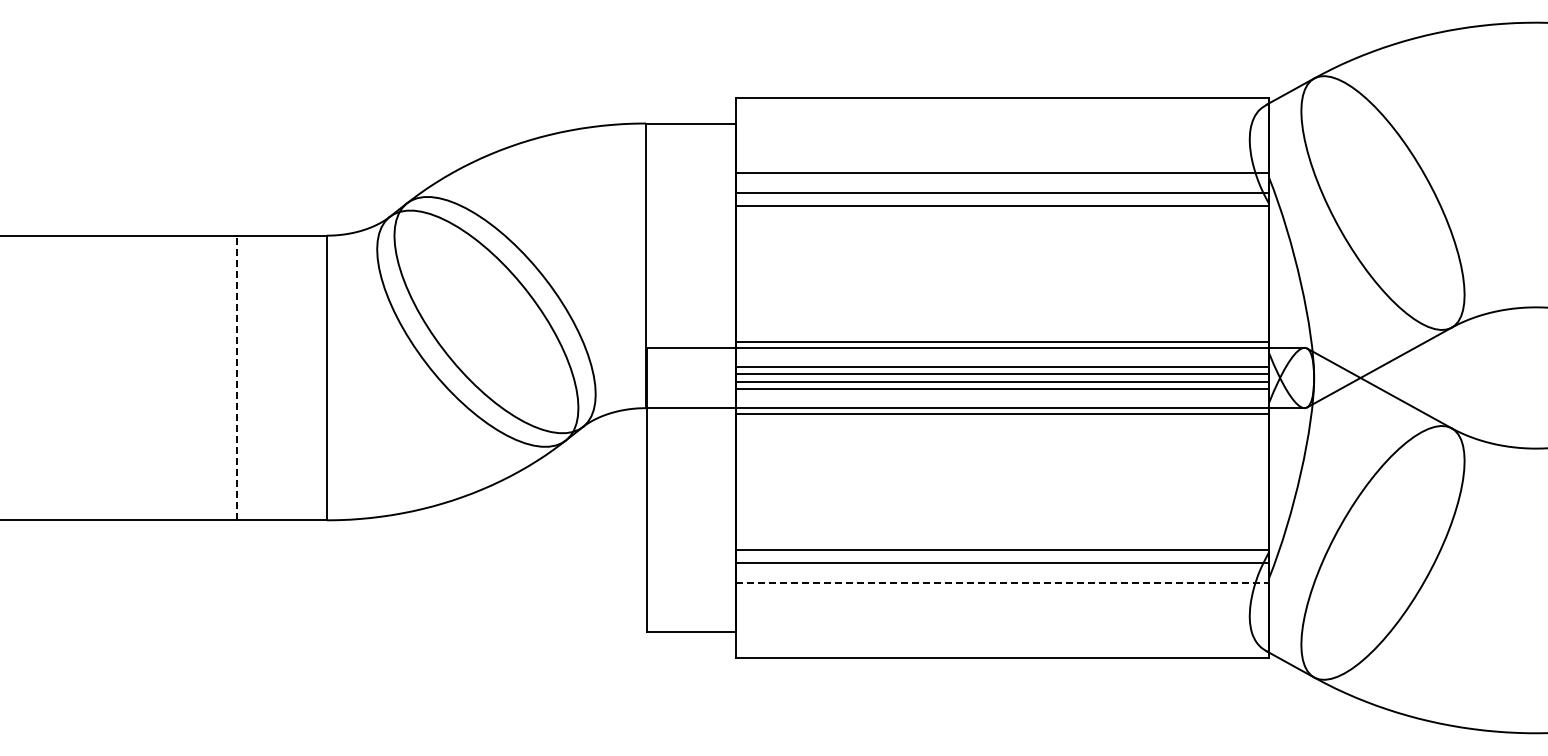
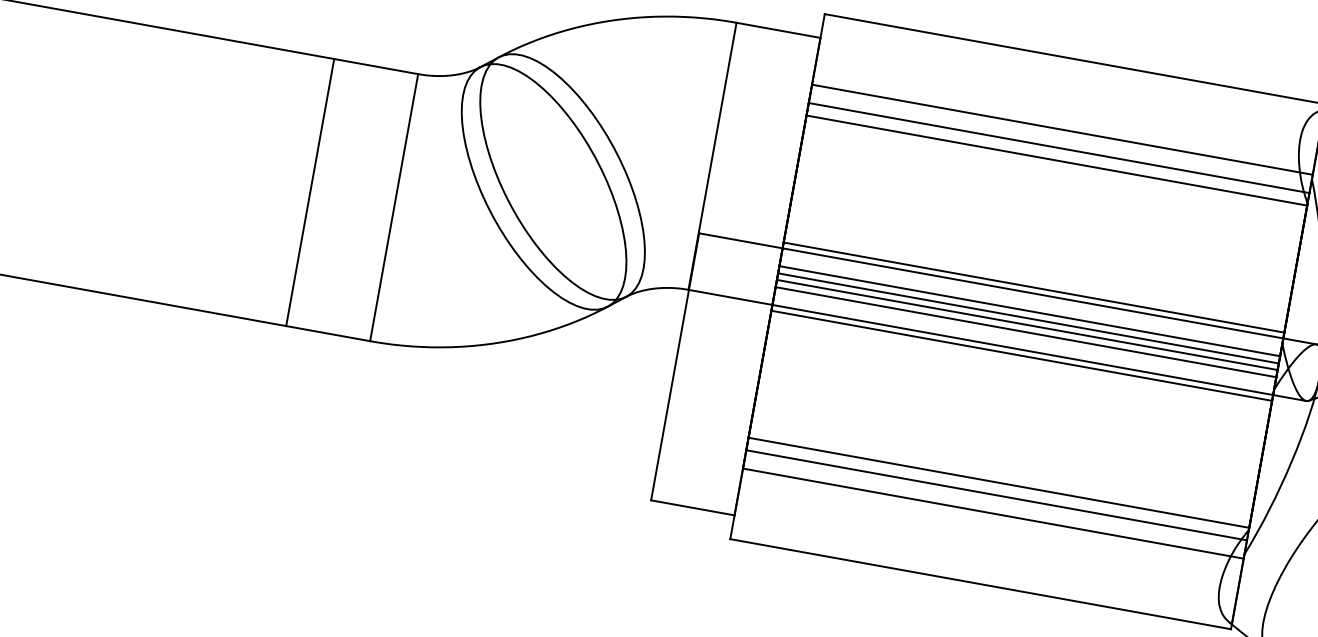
line: (237, 378) -> (310, 193), dashed -> solid
line: (1002, 582) -> (993, 513), dashed -> solid

